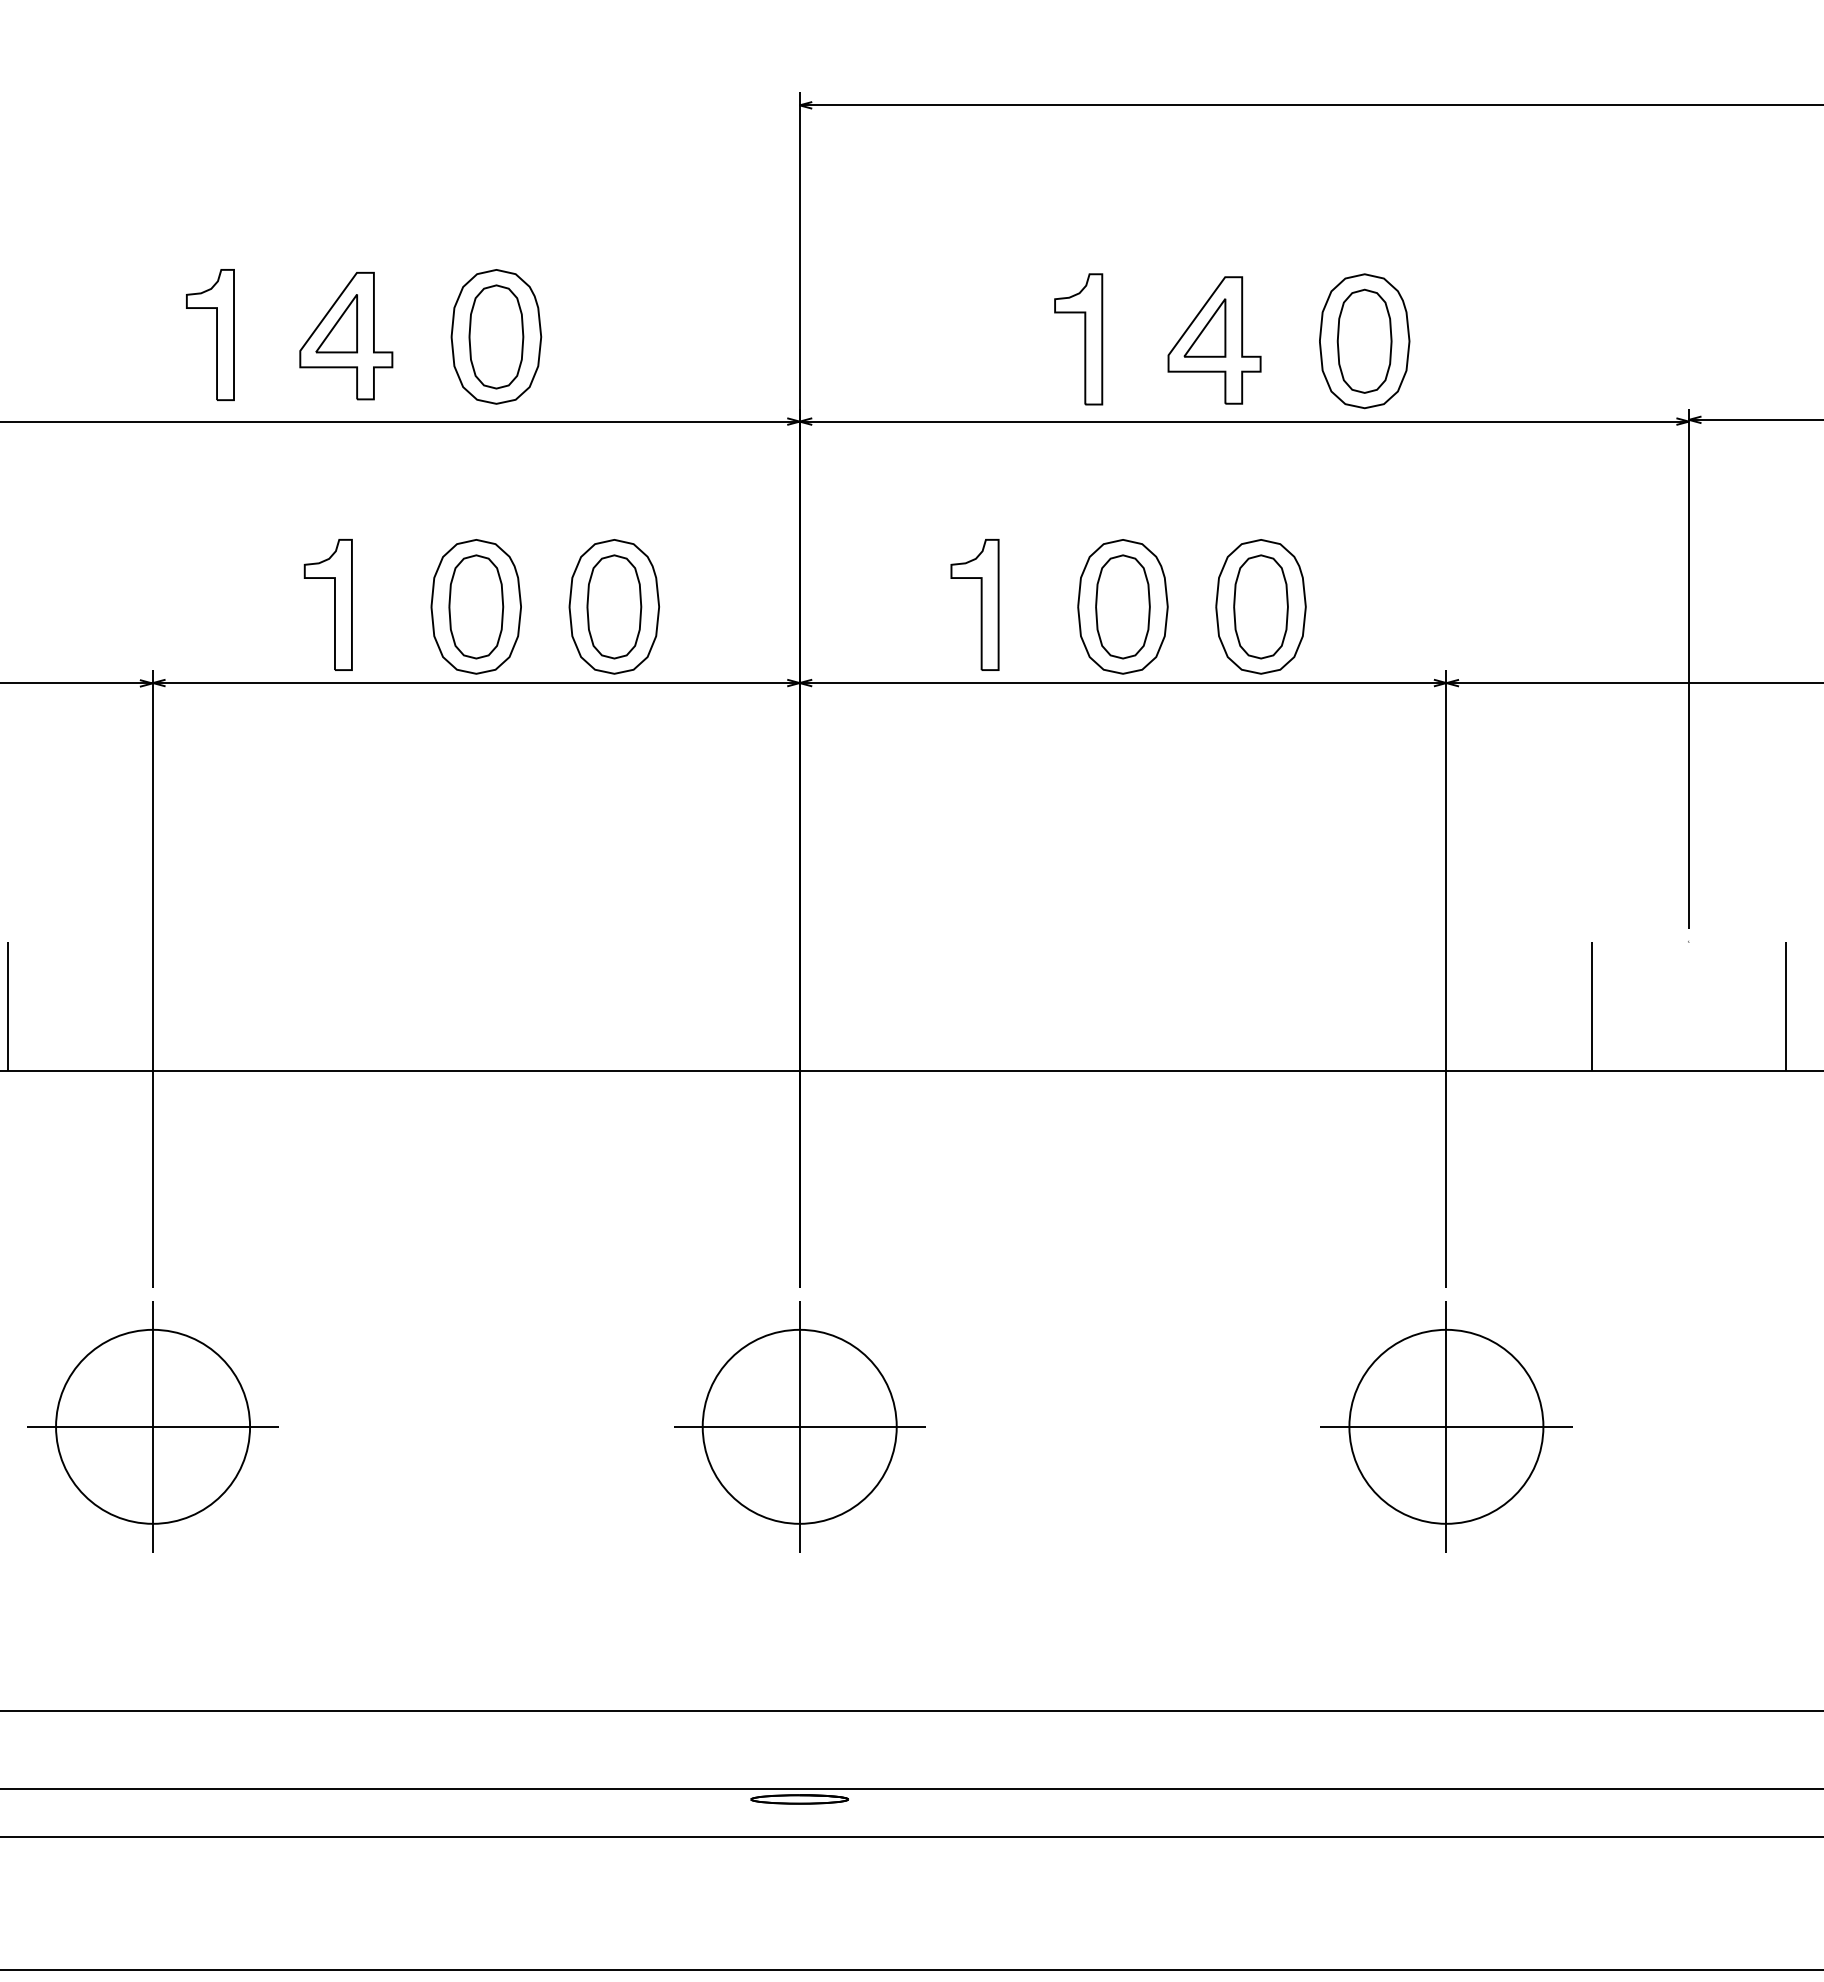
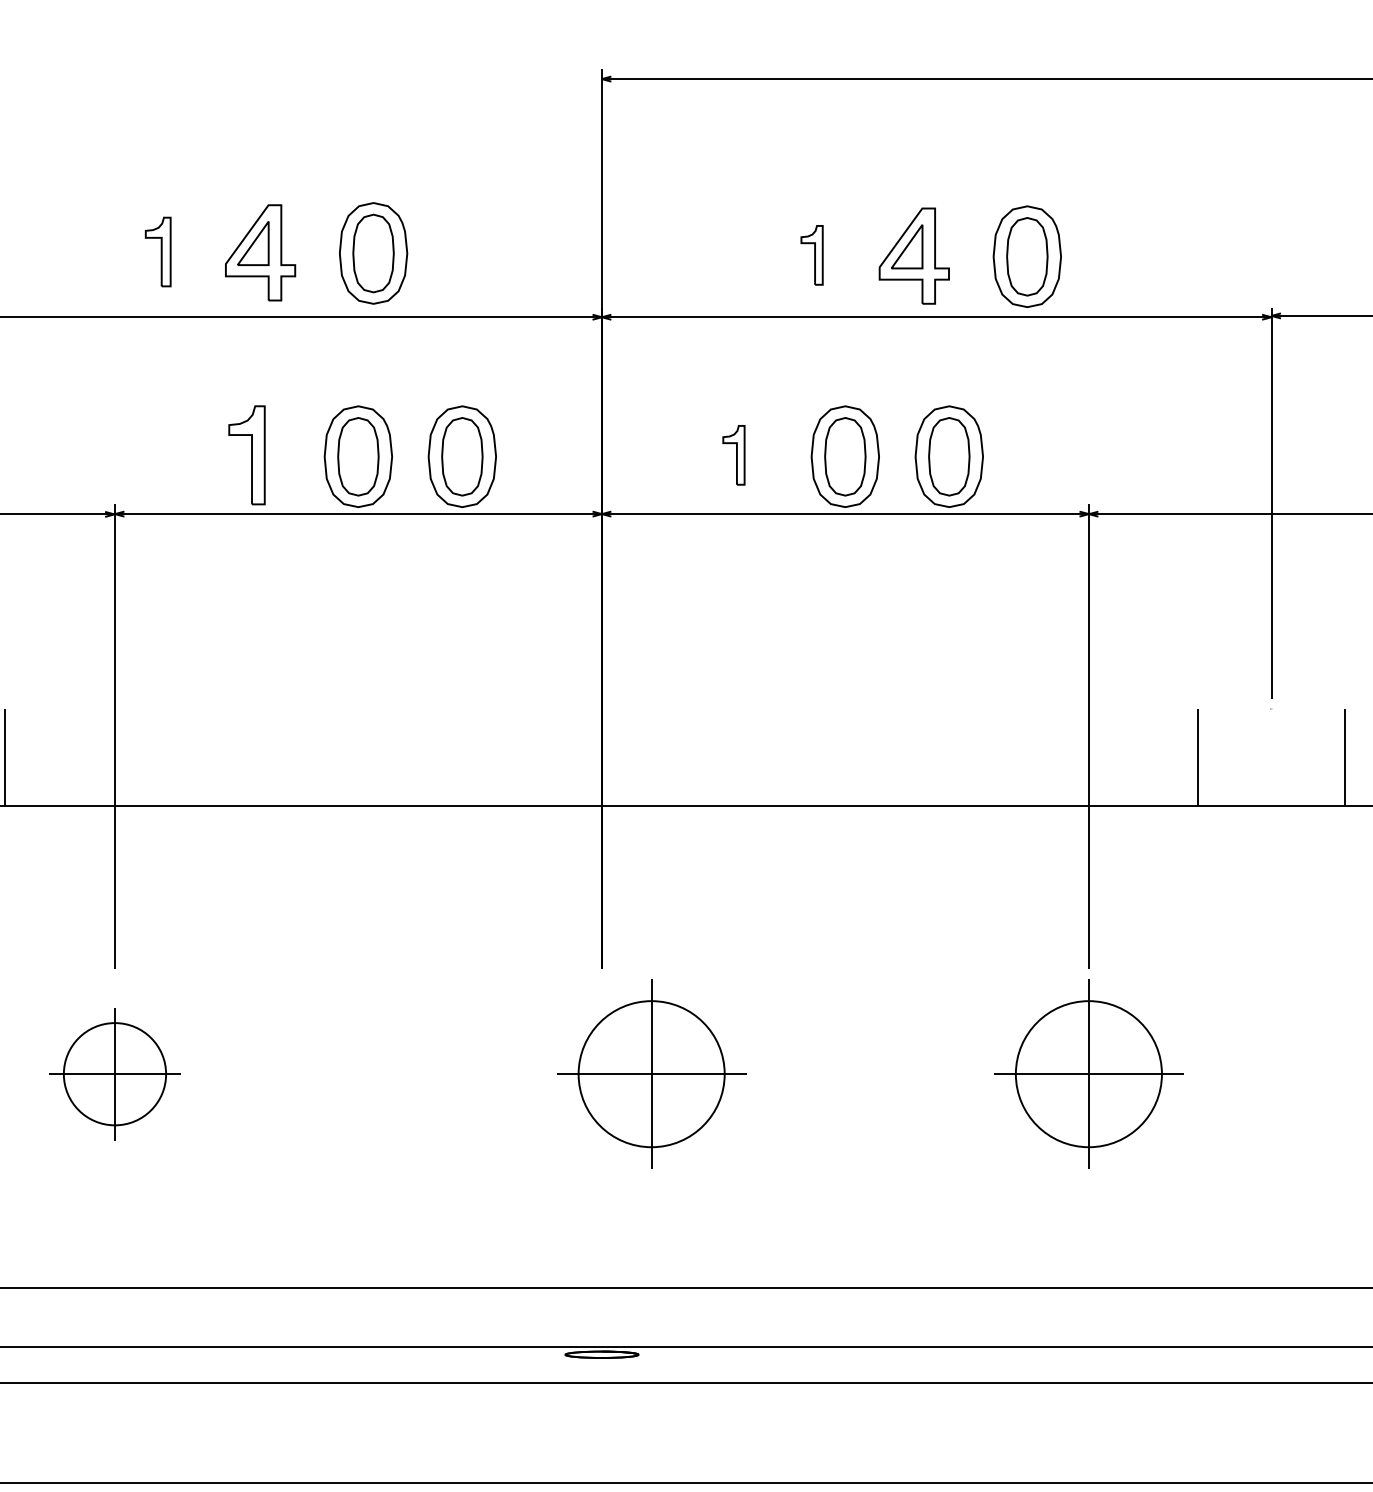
part: (210, 334) -> (158, 251), size x0.7
part: (1078, 339) -> (811, 255), size x0.6
part: (974, 604) -> (733, 454), size x0.6
part: (152, 1426) -> (114, 1073), size x0.7
part: (799, 1426) -> (651, 1073), moved

